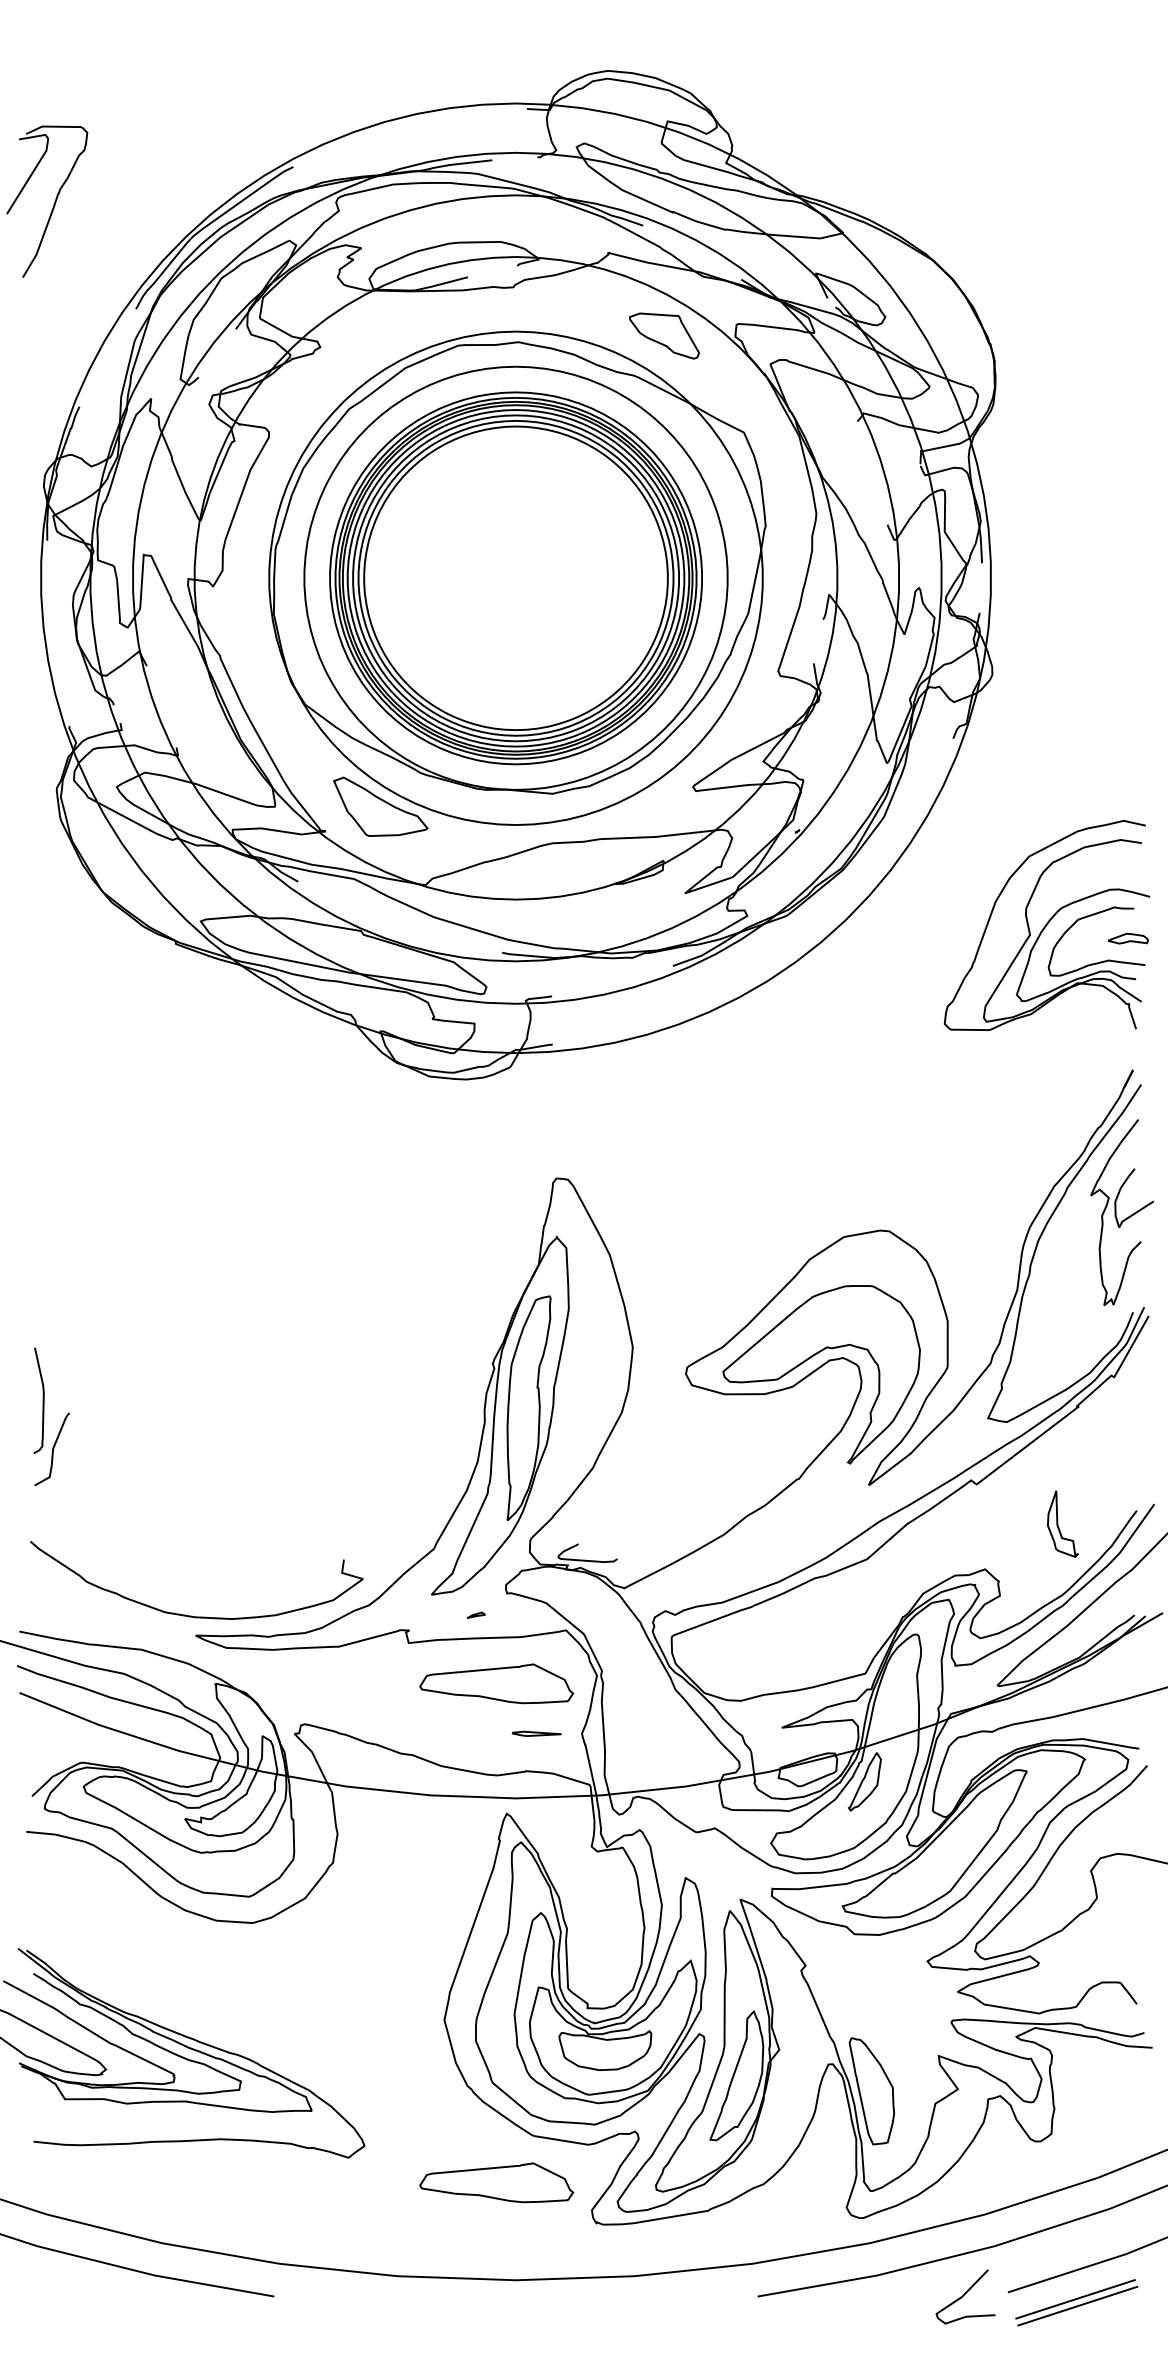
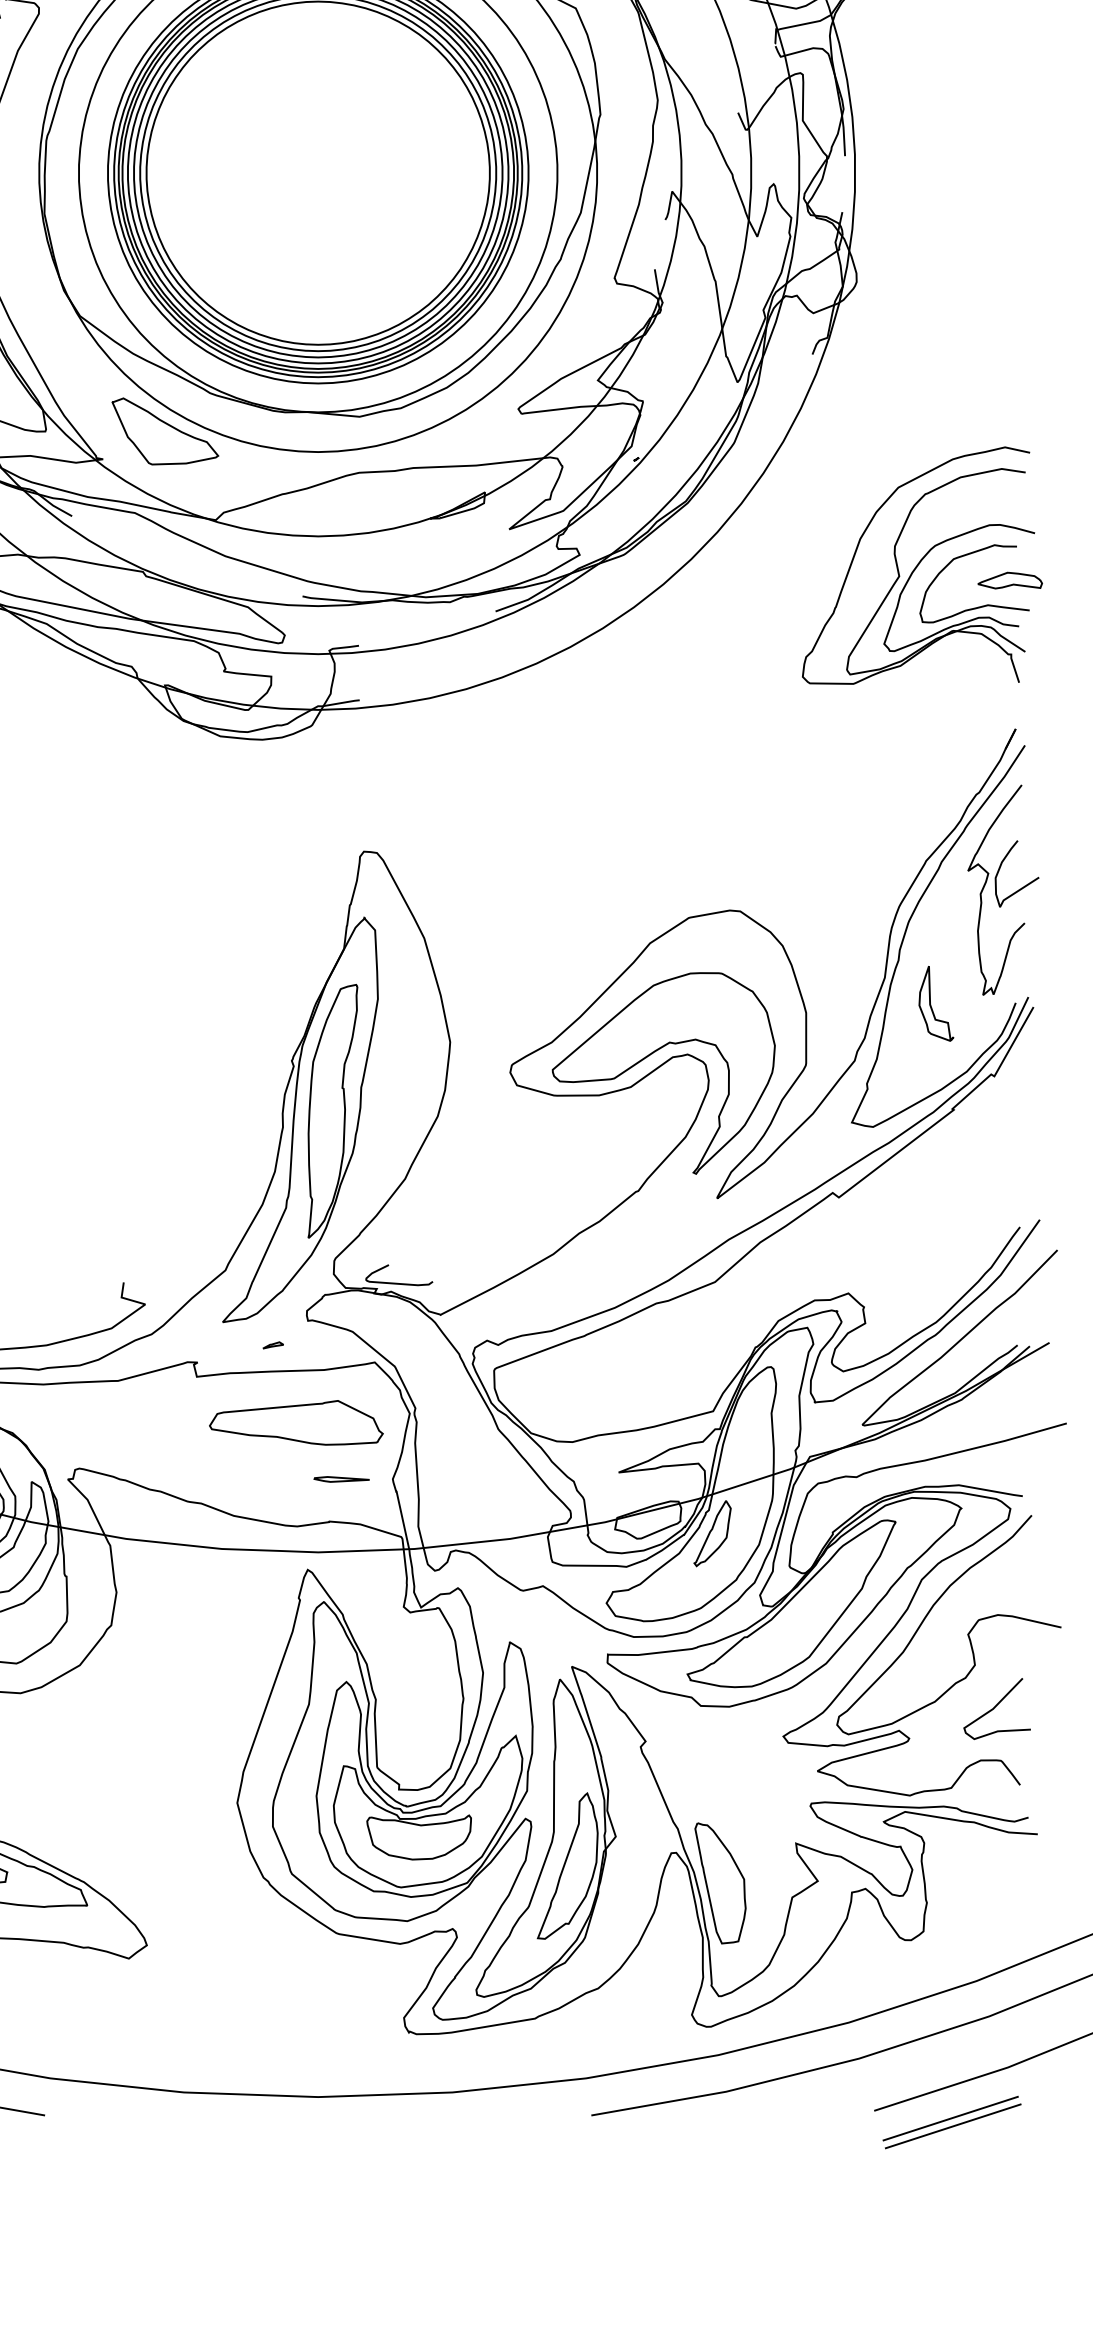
part: (1128, 938) -> (1010, 580), size x1.43
part: (1062, 1523) -> (935, 1003), moved
part: (496, 2182) -> (296, 1986), removed
curve: (964, 2295) -> (995, 1707), moved

